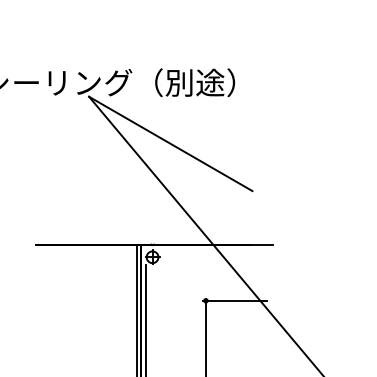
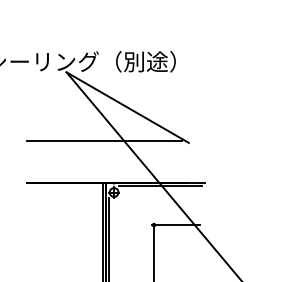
line: (139, 188) -> (104, 141), added
line: (213, 248) -> (159, 185), added

